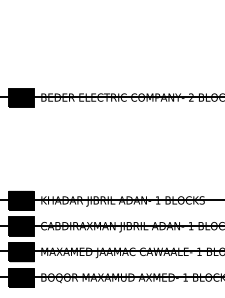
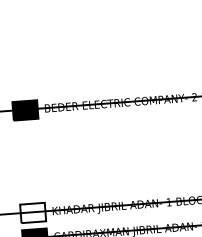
hatch: (21, 200) -> (32, 212), removed

